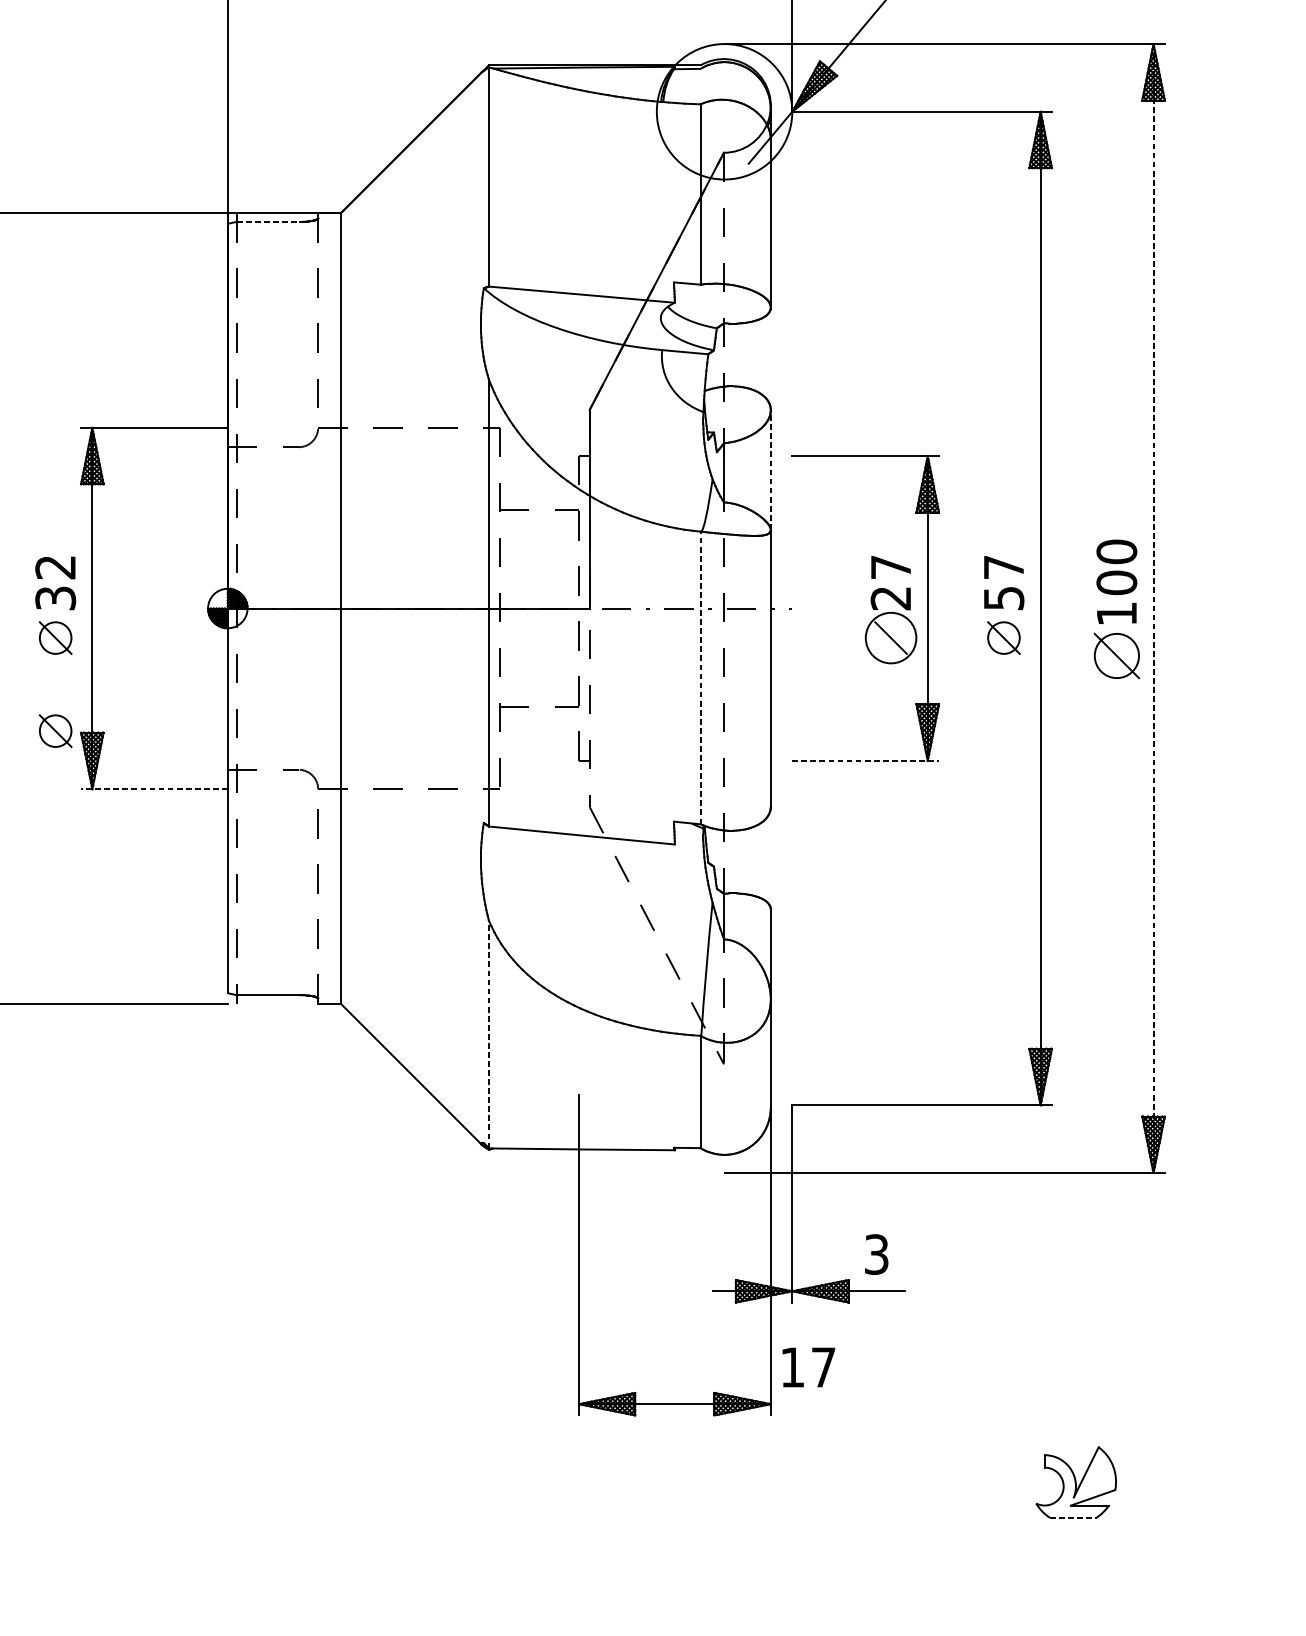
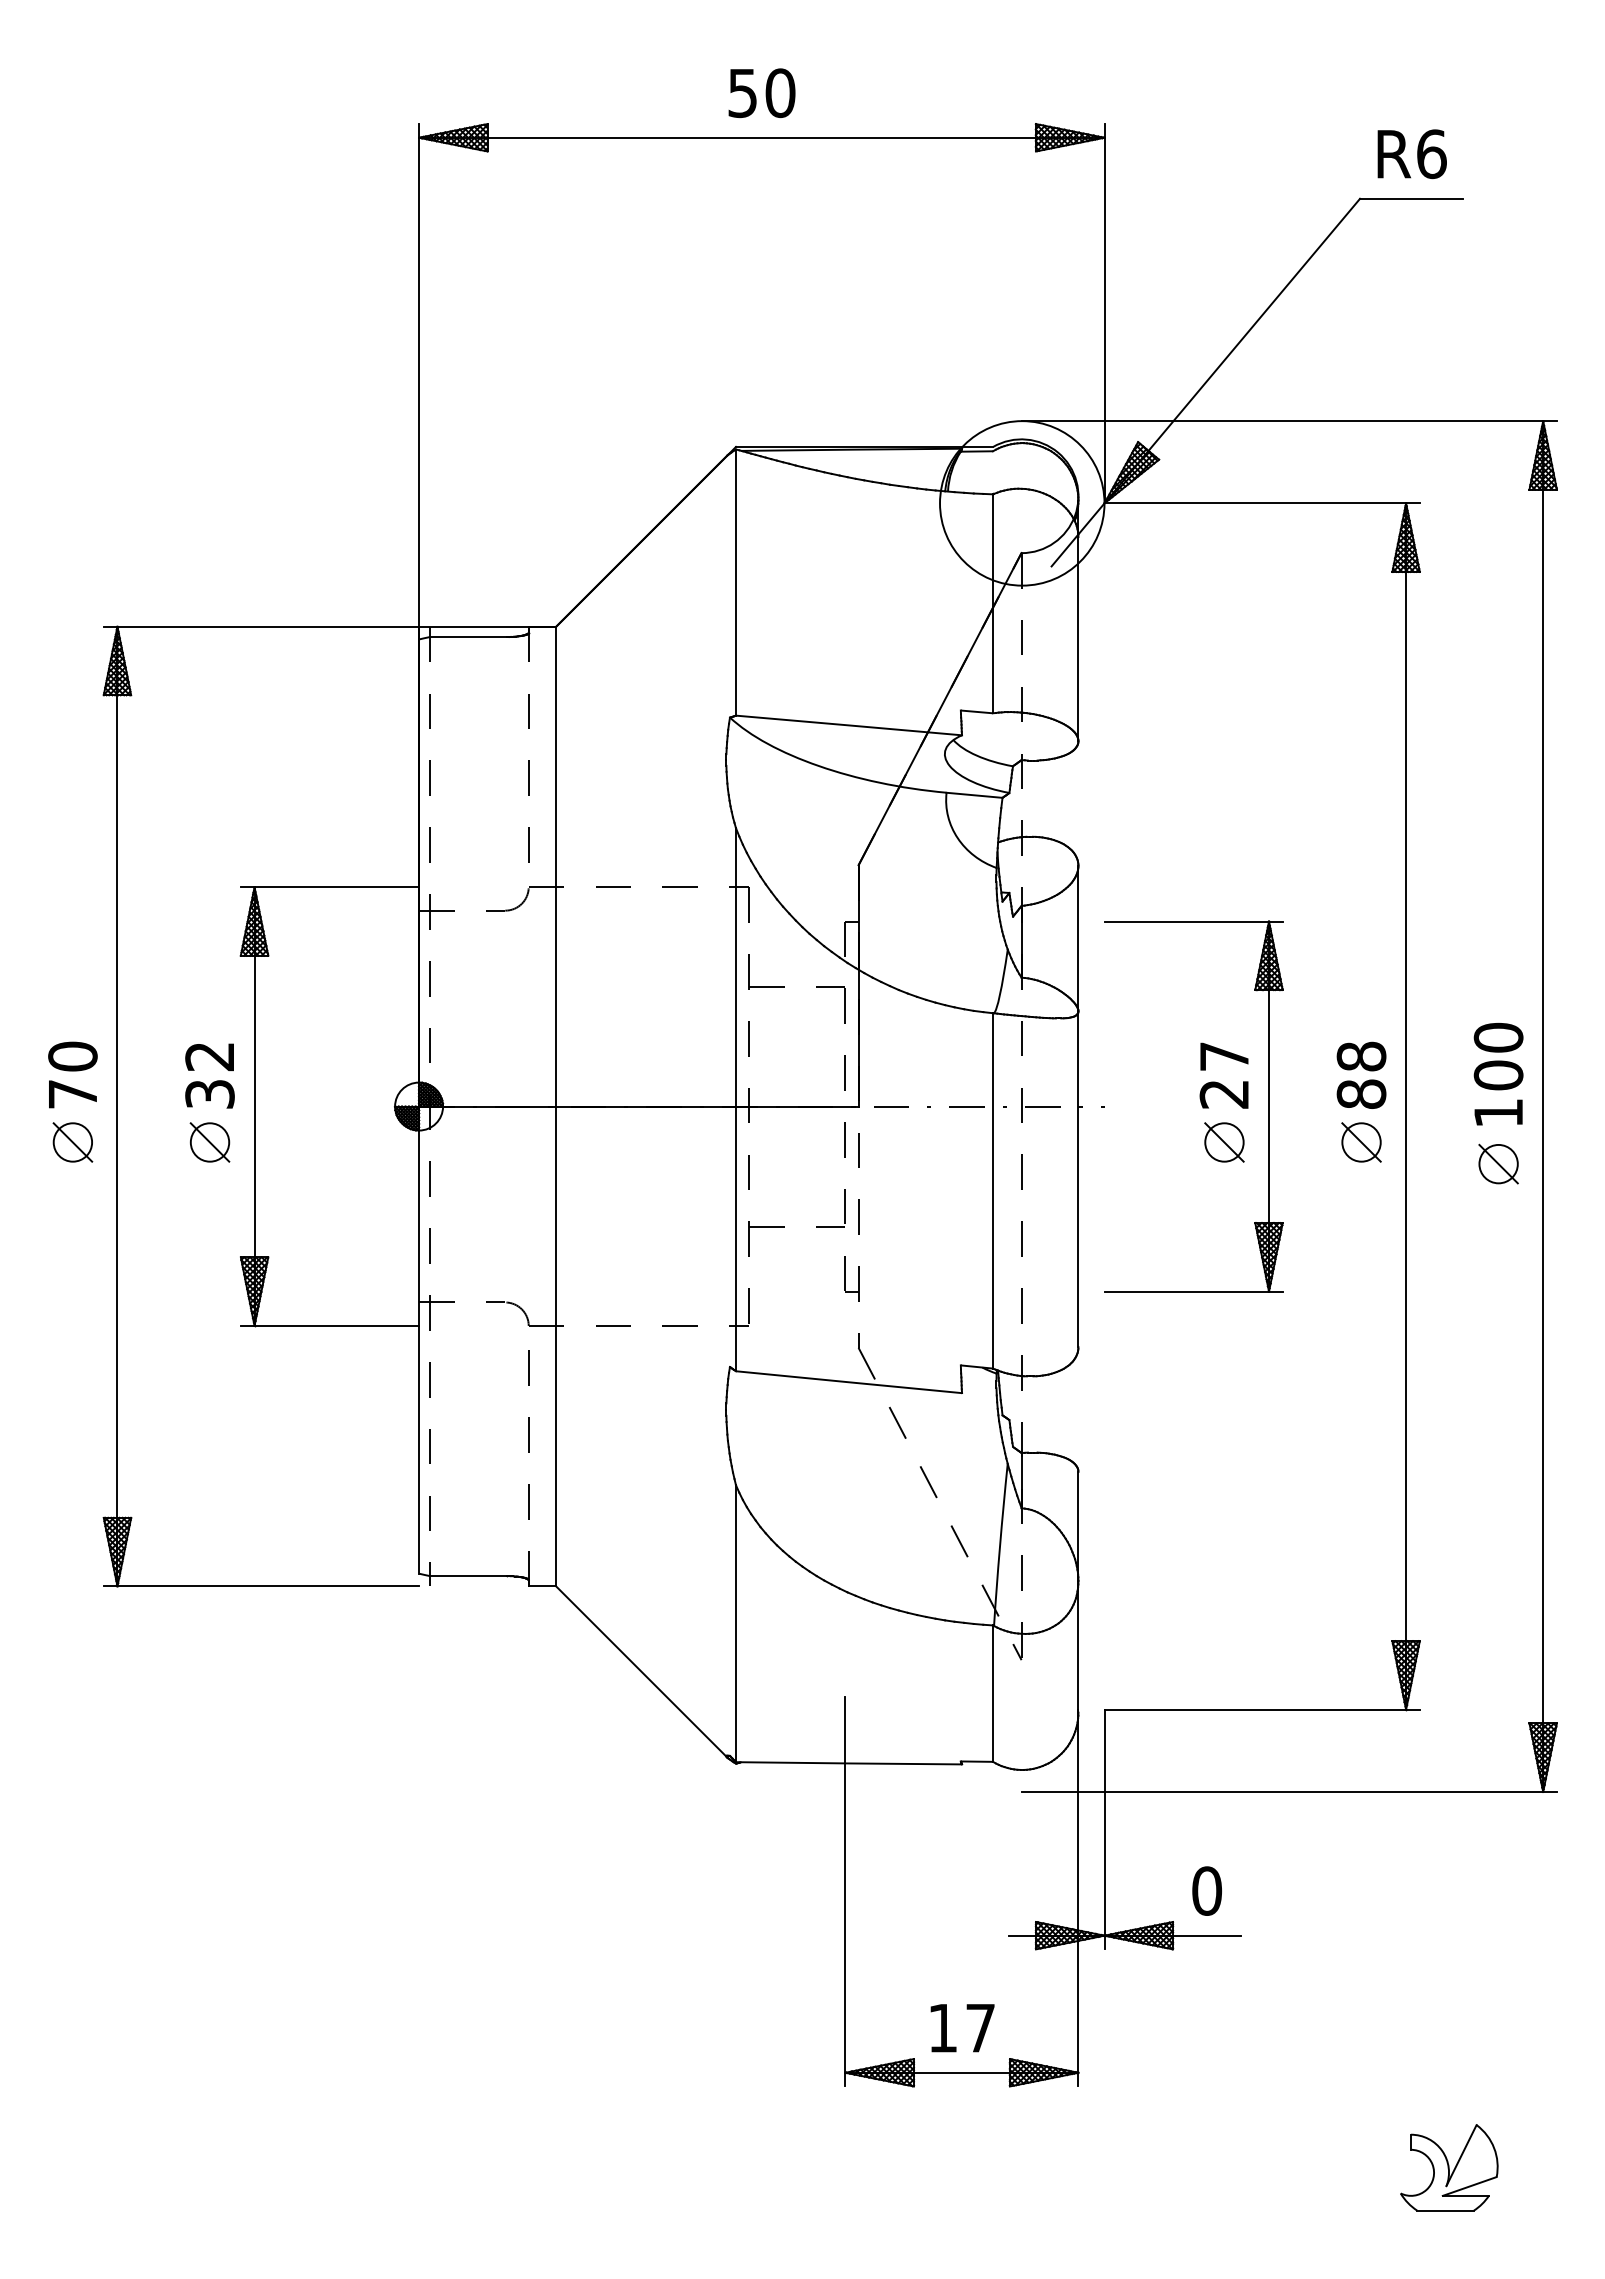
line: (268, 222) -> (468, 637), dashed -> solid
line: (770, 470) -> (1078, 938), dashed -> solid
text: (1003, 582) -> (1361, 1074), 57 -> 88
line: (1153, 608) -> (1543, 1106), dashed -> solid
circle: (891, 638) -> (1224, 1142), size x0.62
part: (1116, 655) -> (1498, 1163), size x0.71
line: (700, 677) -> (993, 1190), dashed -> solid
part: (55, 731) -> (209, 1255), removed
line: (866, 760) -> (1194, 1291), dashed -> solid
line: (154, 788) -> (329, 1325), dashed -> solid
line: (489, 1034) -> (736, 1623), dashed -> solid
text: (877, 1254) -> (1207, 1890), 3 -> 0
text: (808, 1367) -> (962, 2028), moved
line: (1073, 1517) -> (1446, 2210), dashed -> solid

